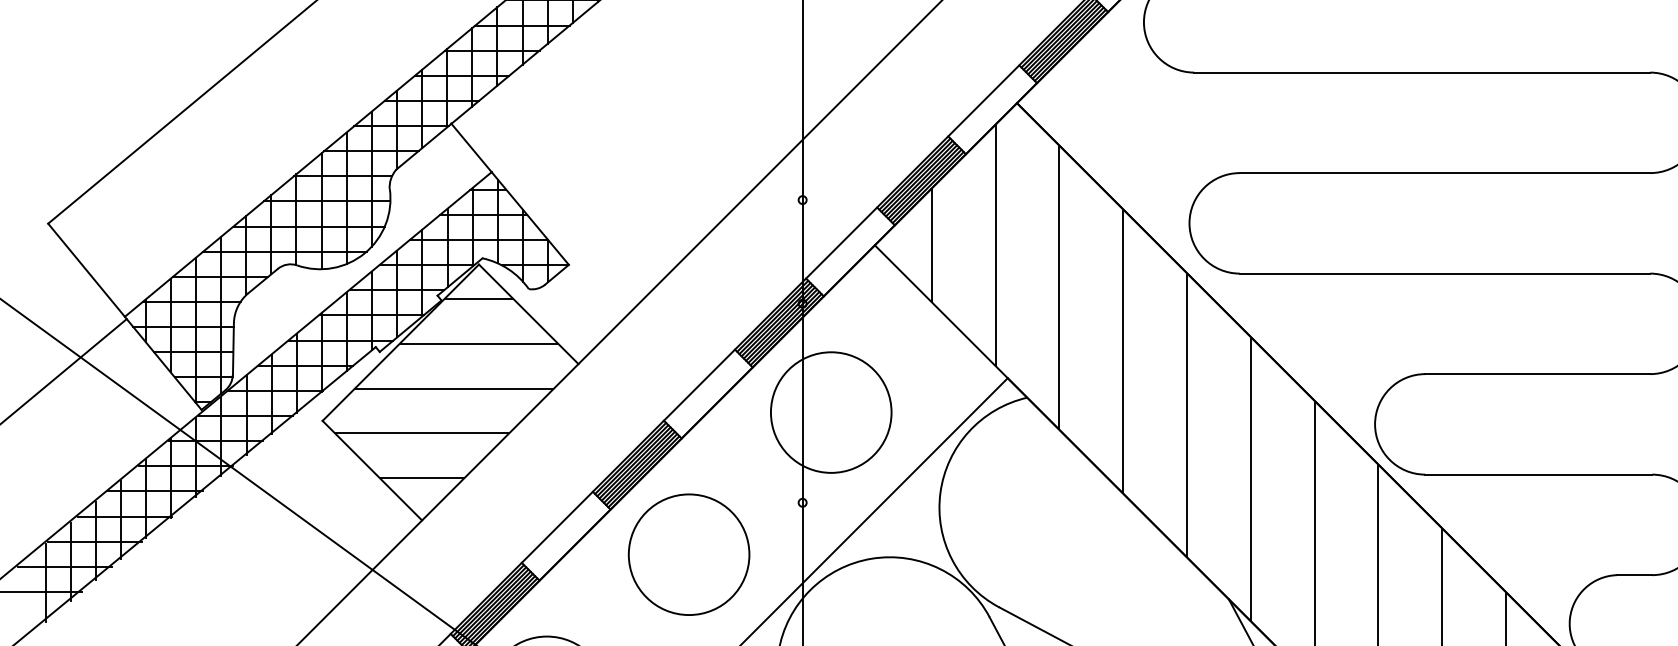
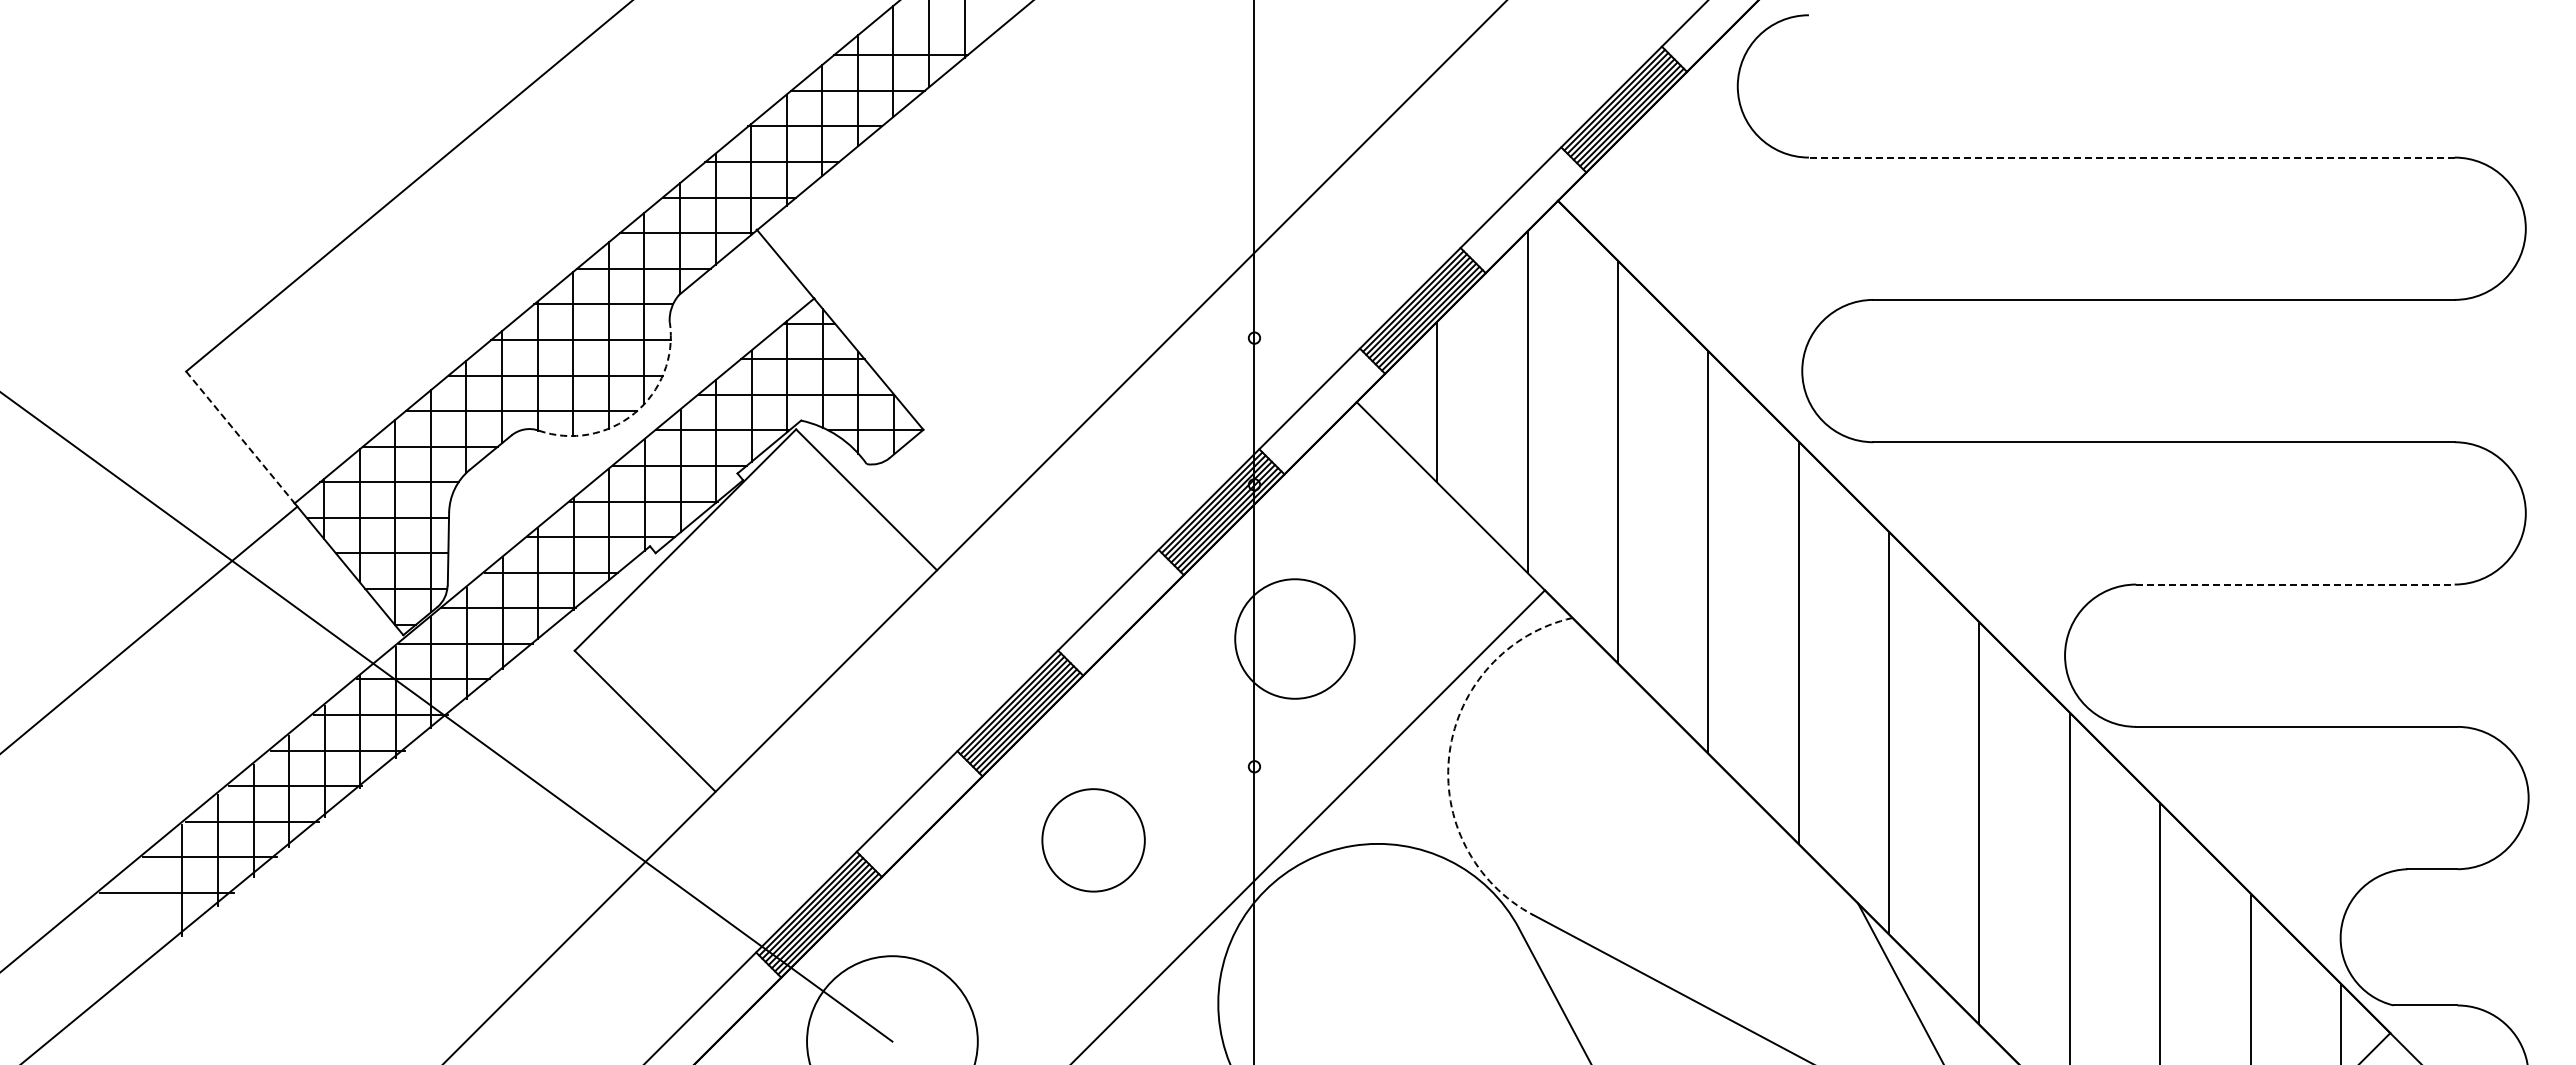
line: (1422, 72) -> (2131, 157), solid -> dashed
arc: (364, 253) -> (634, 413), solid -> dashed
line: (86, 270) -> (240, 437), solid -> dashed
line: (1537, 374) -> (2295, 584), solid -> dashed
hatch: (446, 388) -> (750, 604), removed
circle: (830, 412) -> (1294, 638), size x0.7
arc: (940, 492) -> (1449, 752), solid -> dashed
circle: (688, 554) -> (1093, 840), size x0.6

